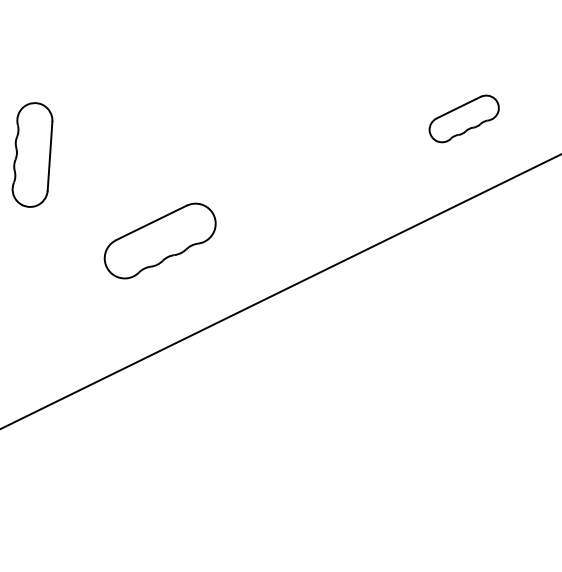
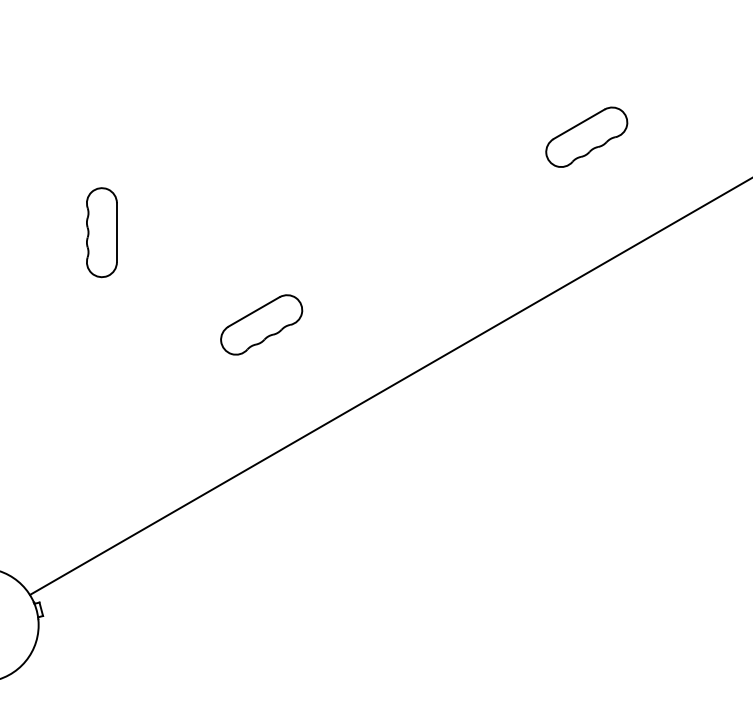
part: (464, 118) -> (586, 136), moved
part: (32, 154) -> (101, 232), size x0.71
part: (160, 240) -> (261, 324), size x0.62

